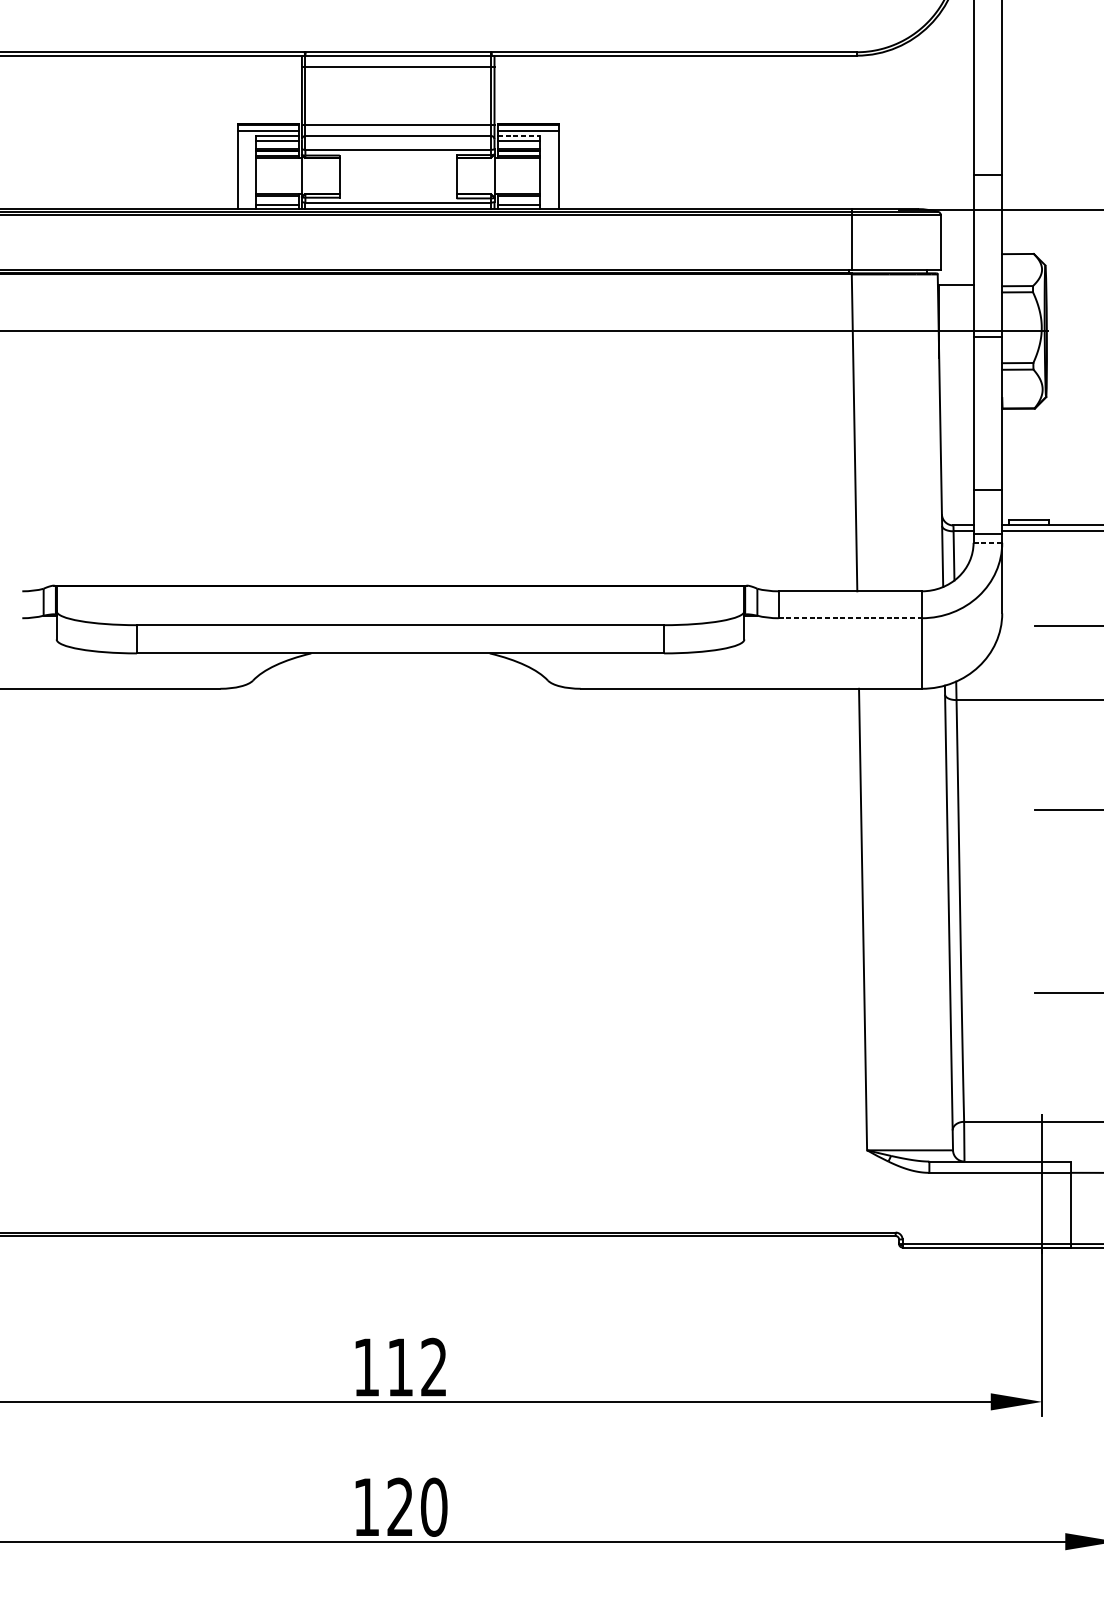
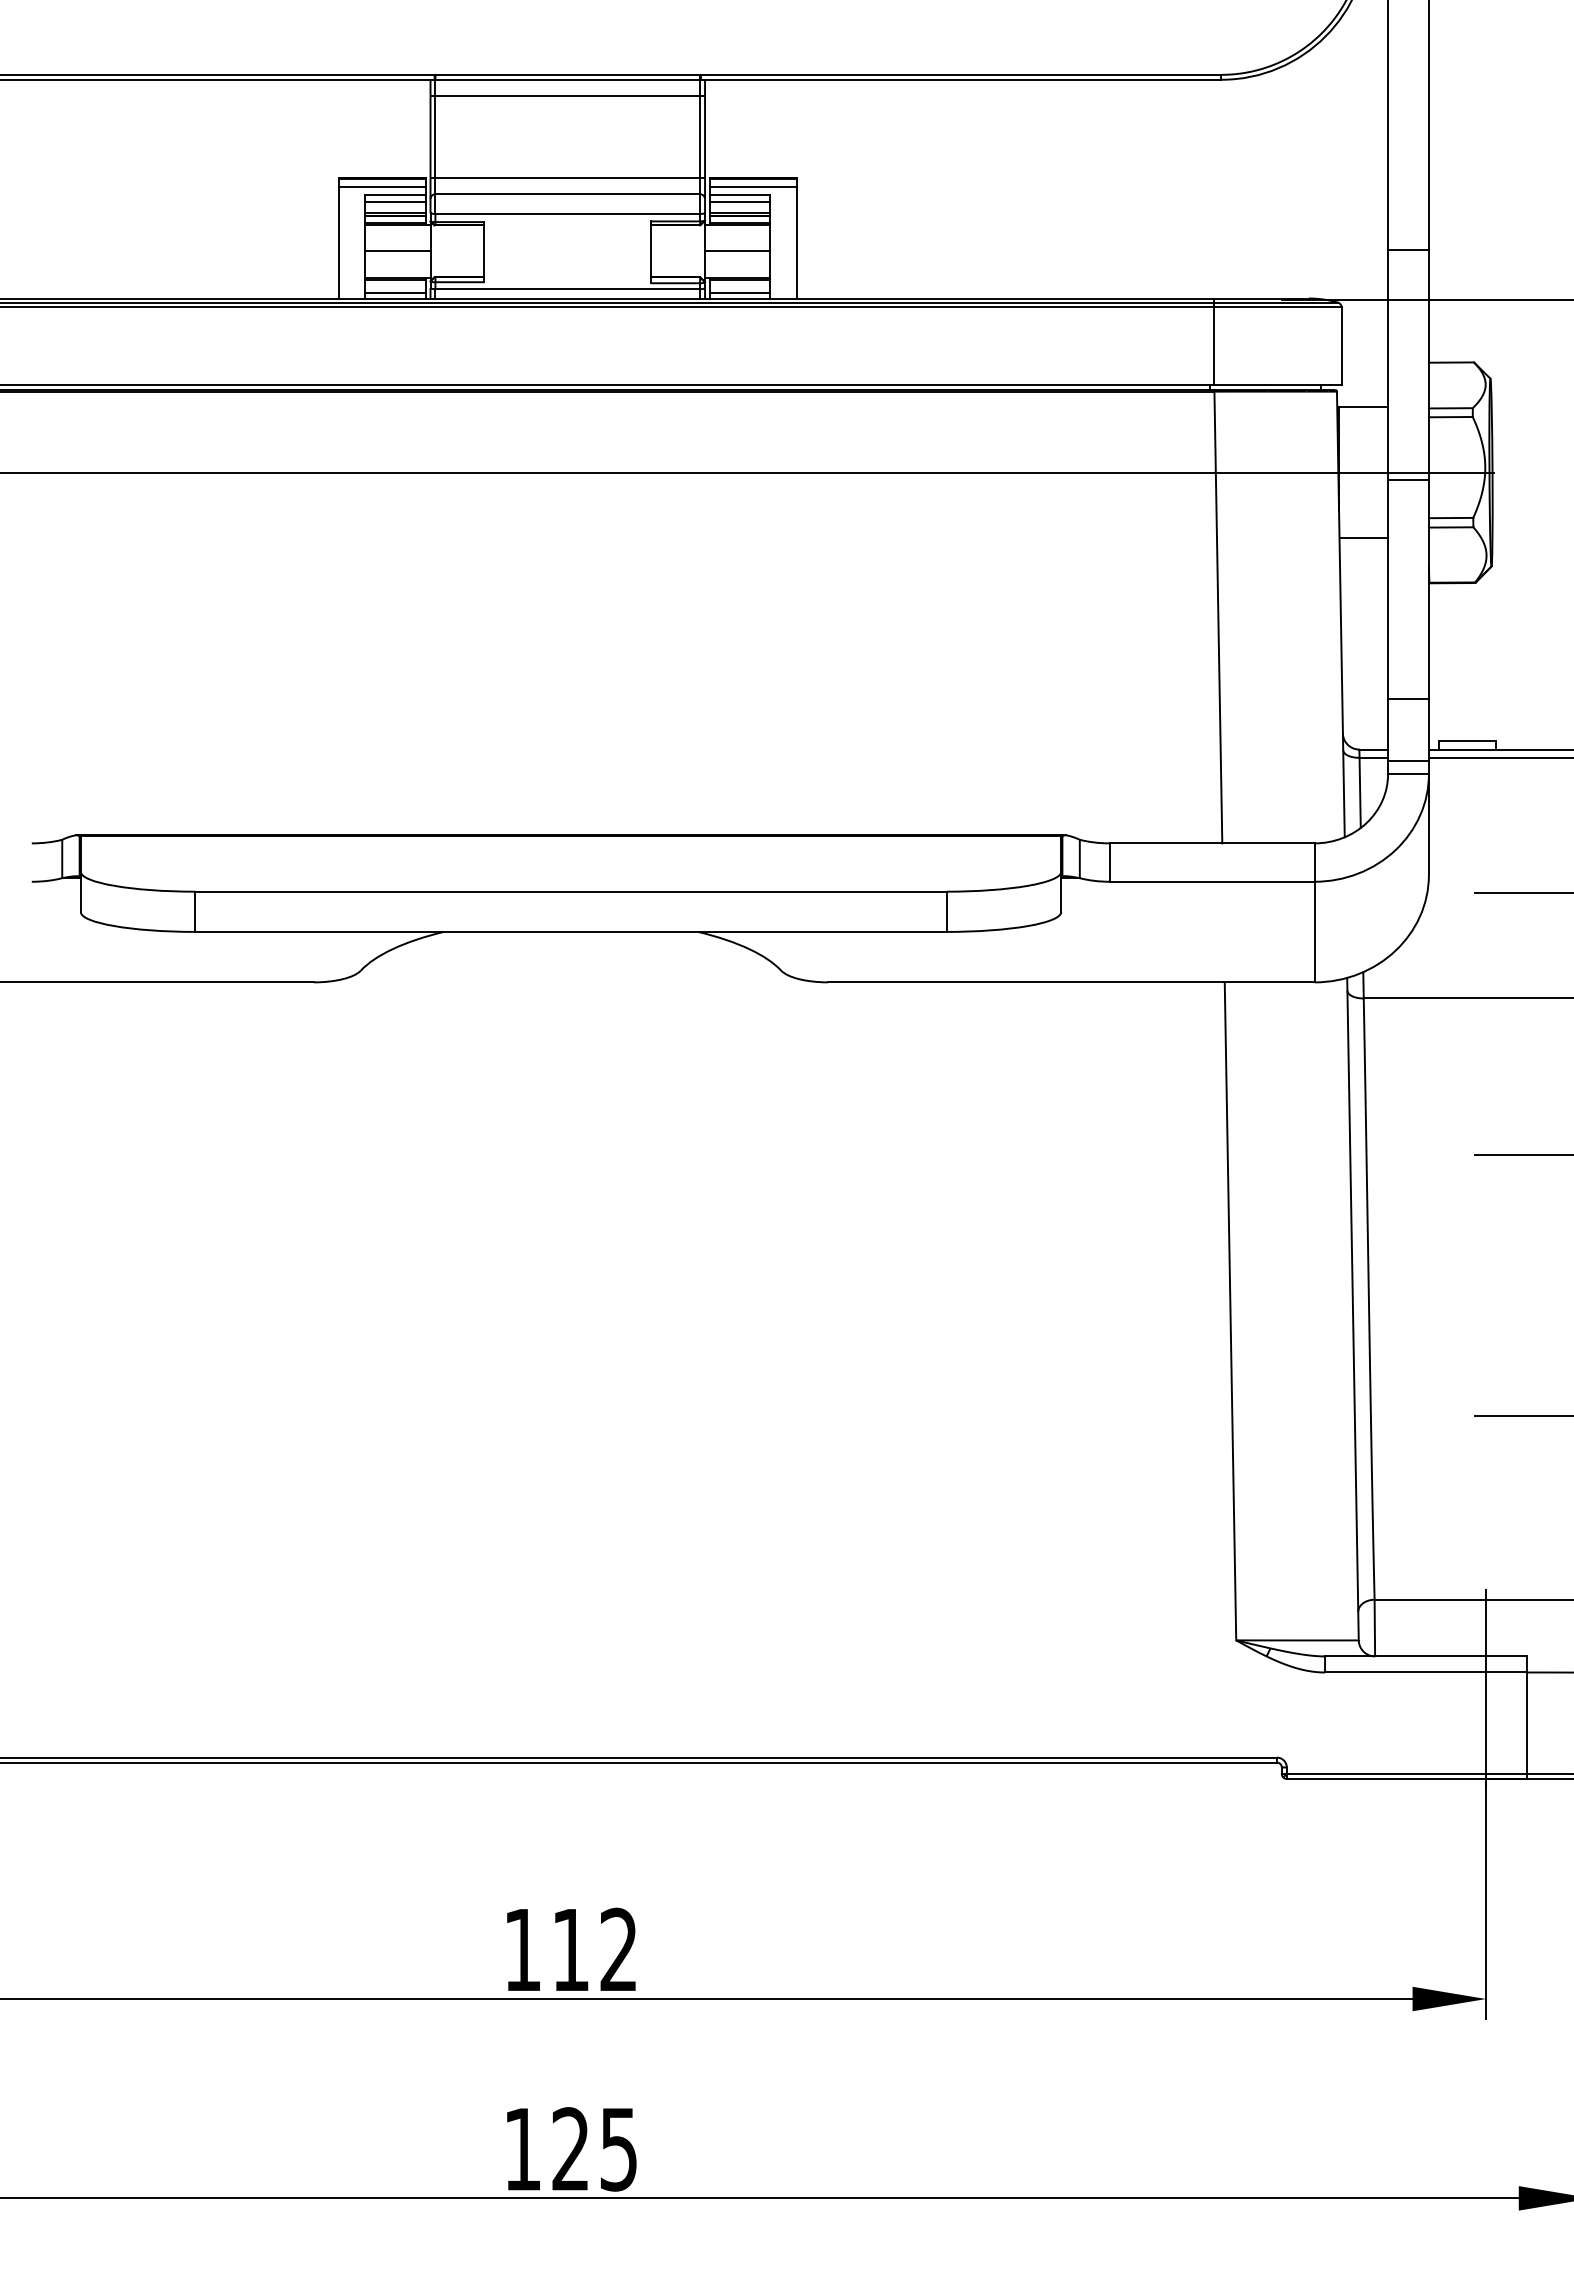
line: (519, 136) -> (740, 194), dashed -> solid
line: (278, 176) -> (397, 251), added
line: (517, 176) -> (737, 251), added
line: (956, 377) -> (1363, 538), added
line: (987, 542) -> (1408, 774), dashed -> solid
line: (850, 618) -> (1212, 881), dashed -> solid
text: (434, 1507) -> (619, 2149), 120 -> 125

